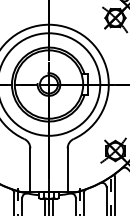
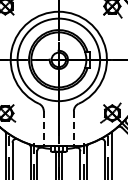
line: (29, 171) -> (43, 129), solid -> dashed
line: (67, 171) -> (73, 129), solid -> dashed

